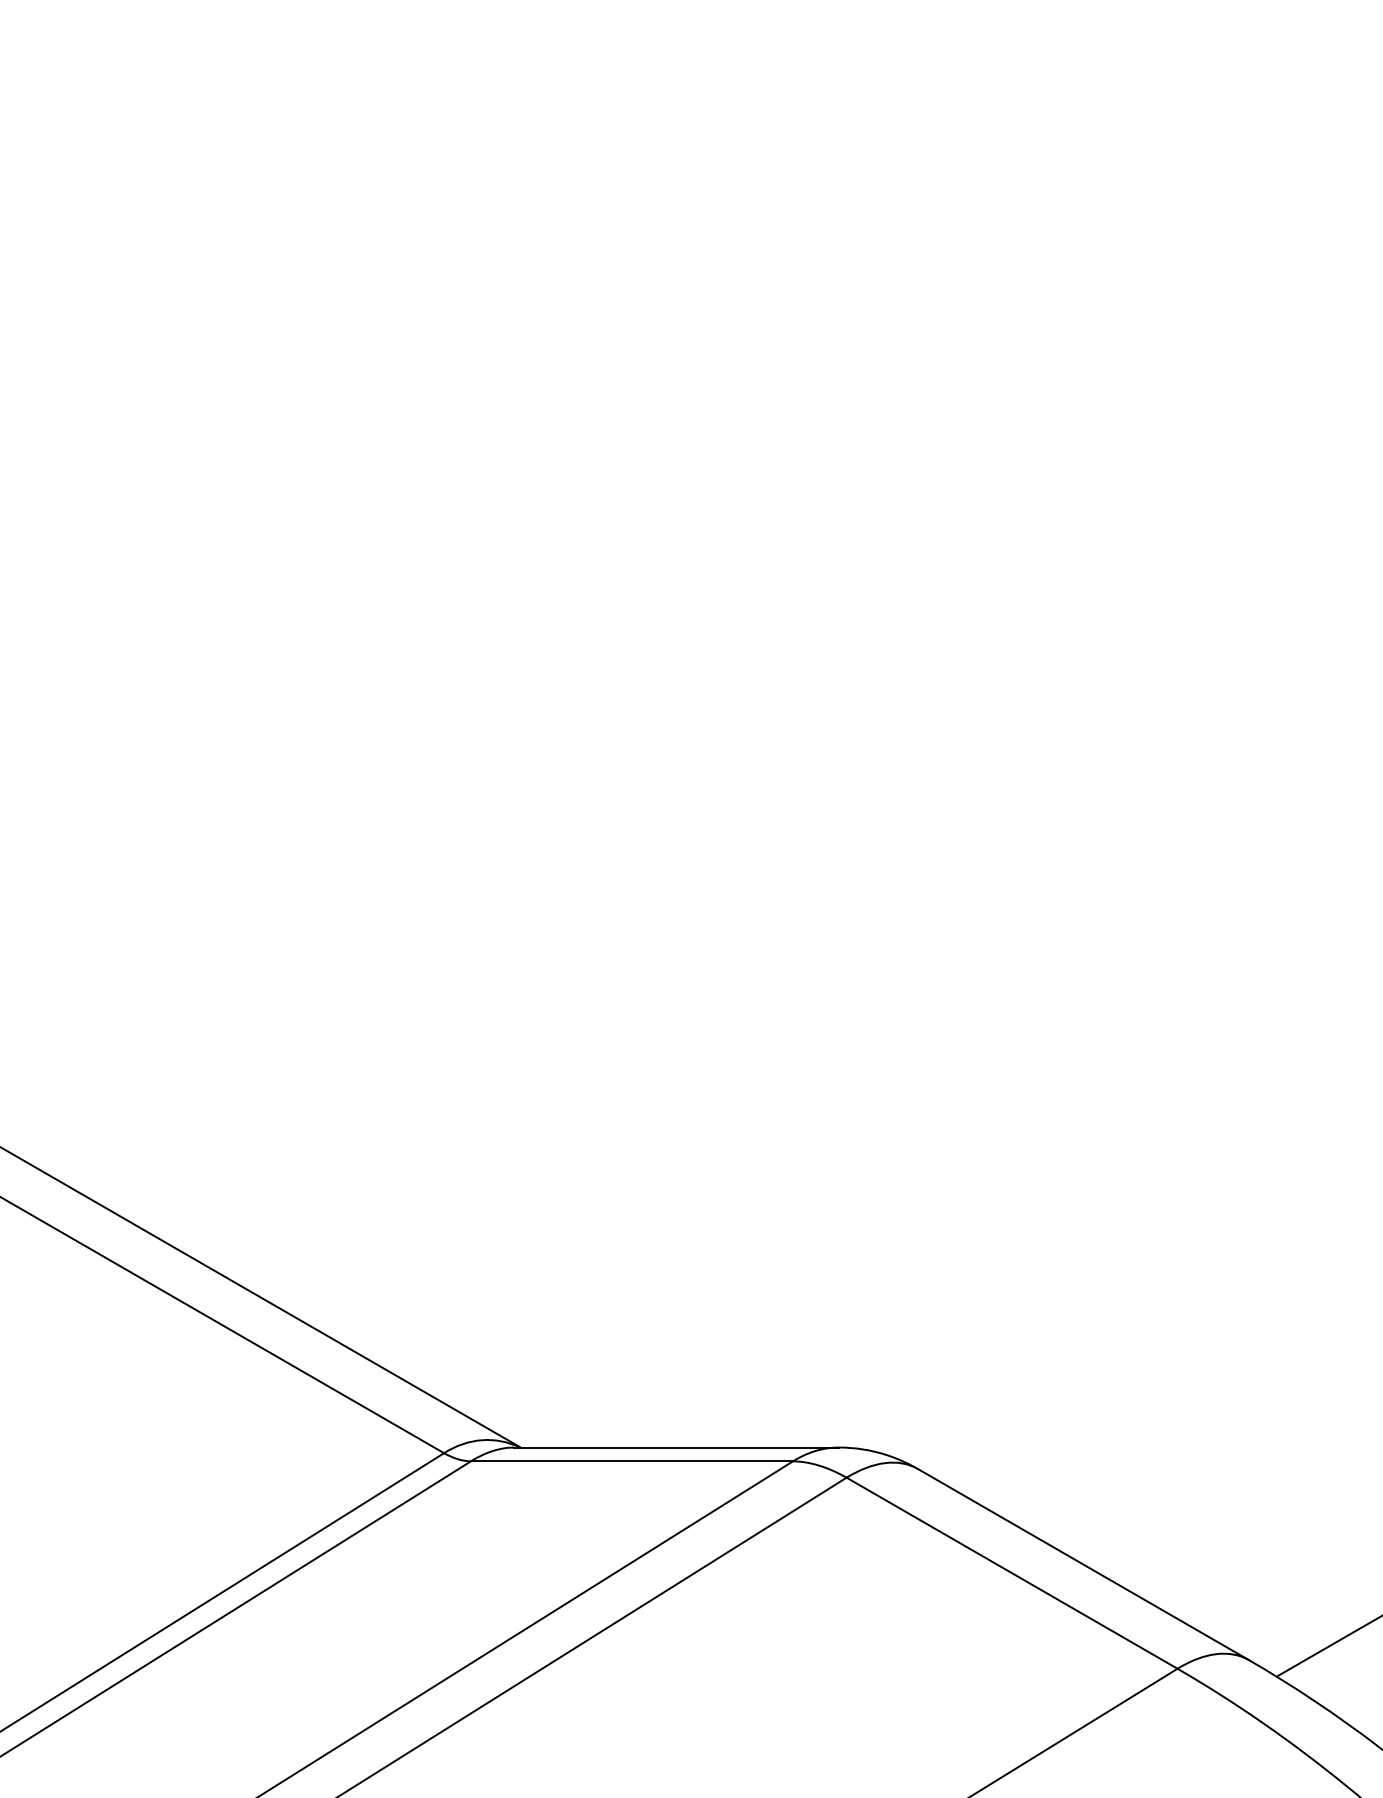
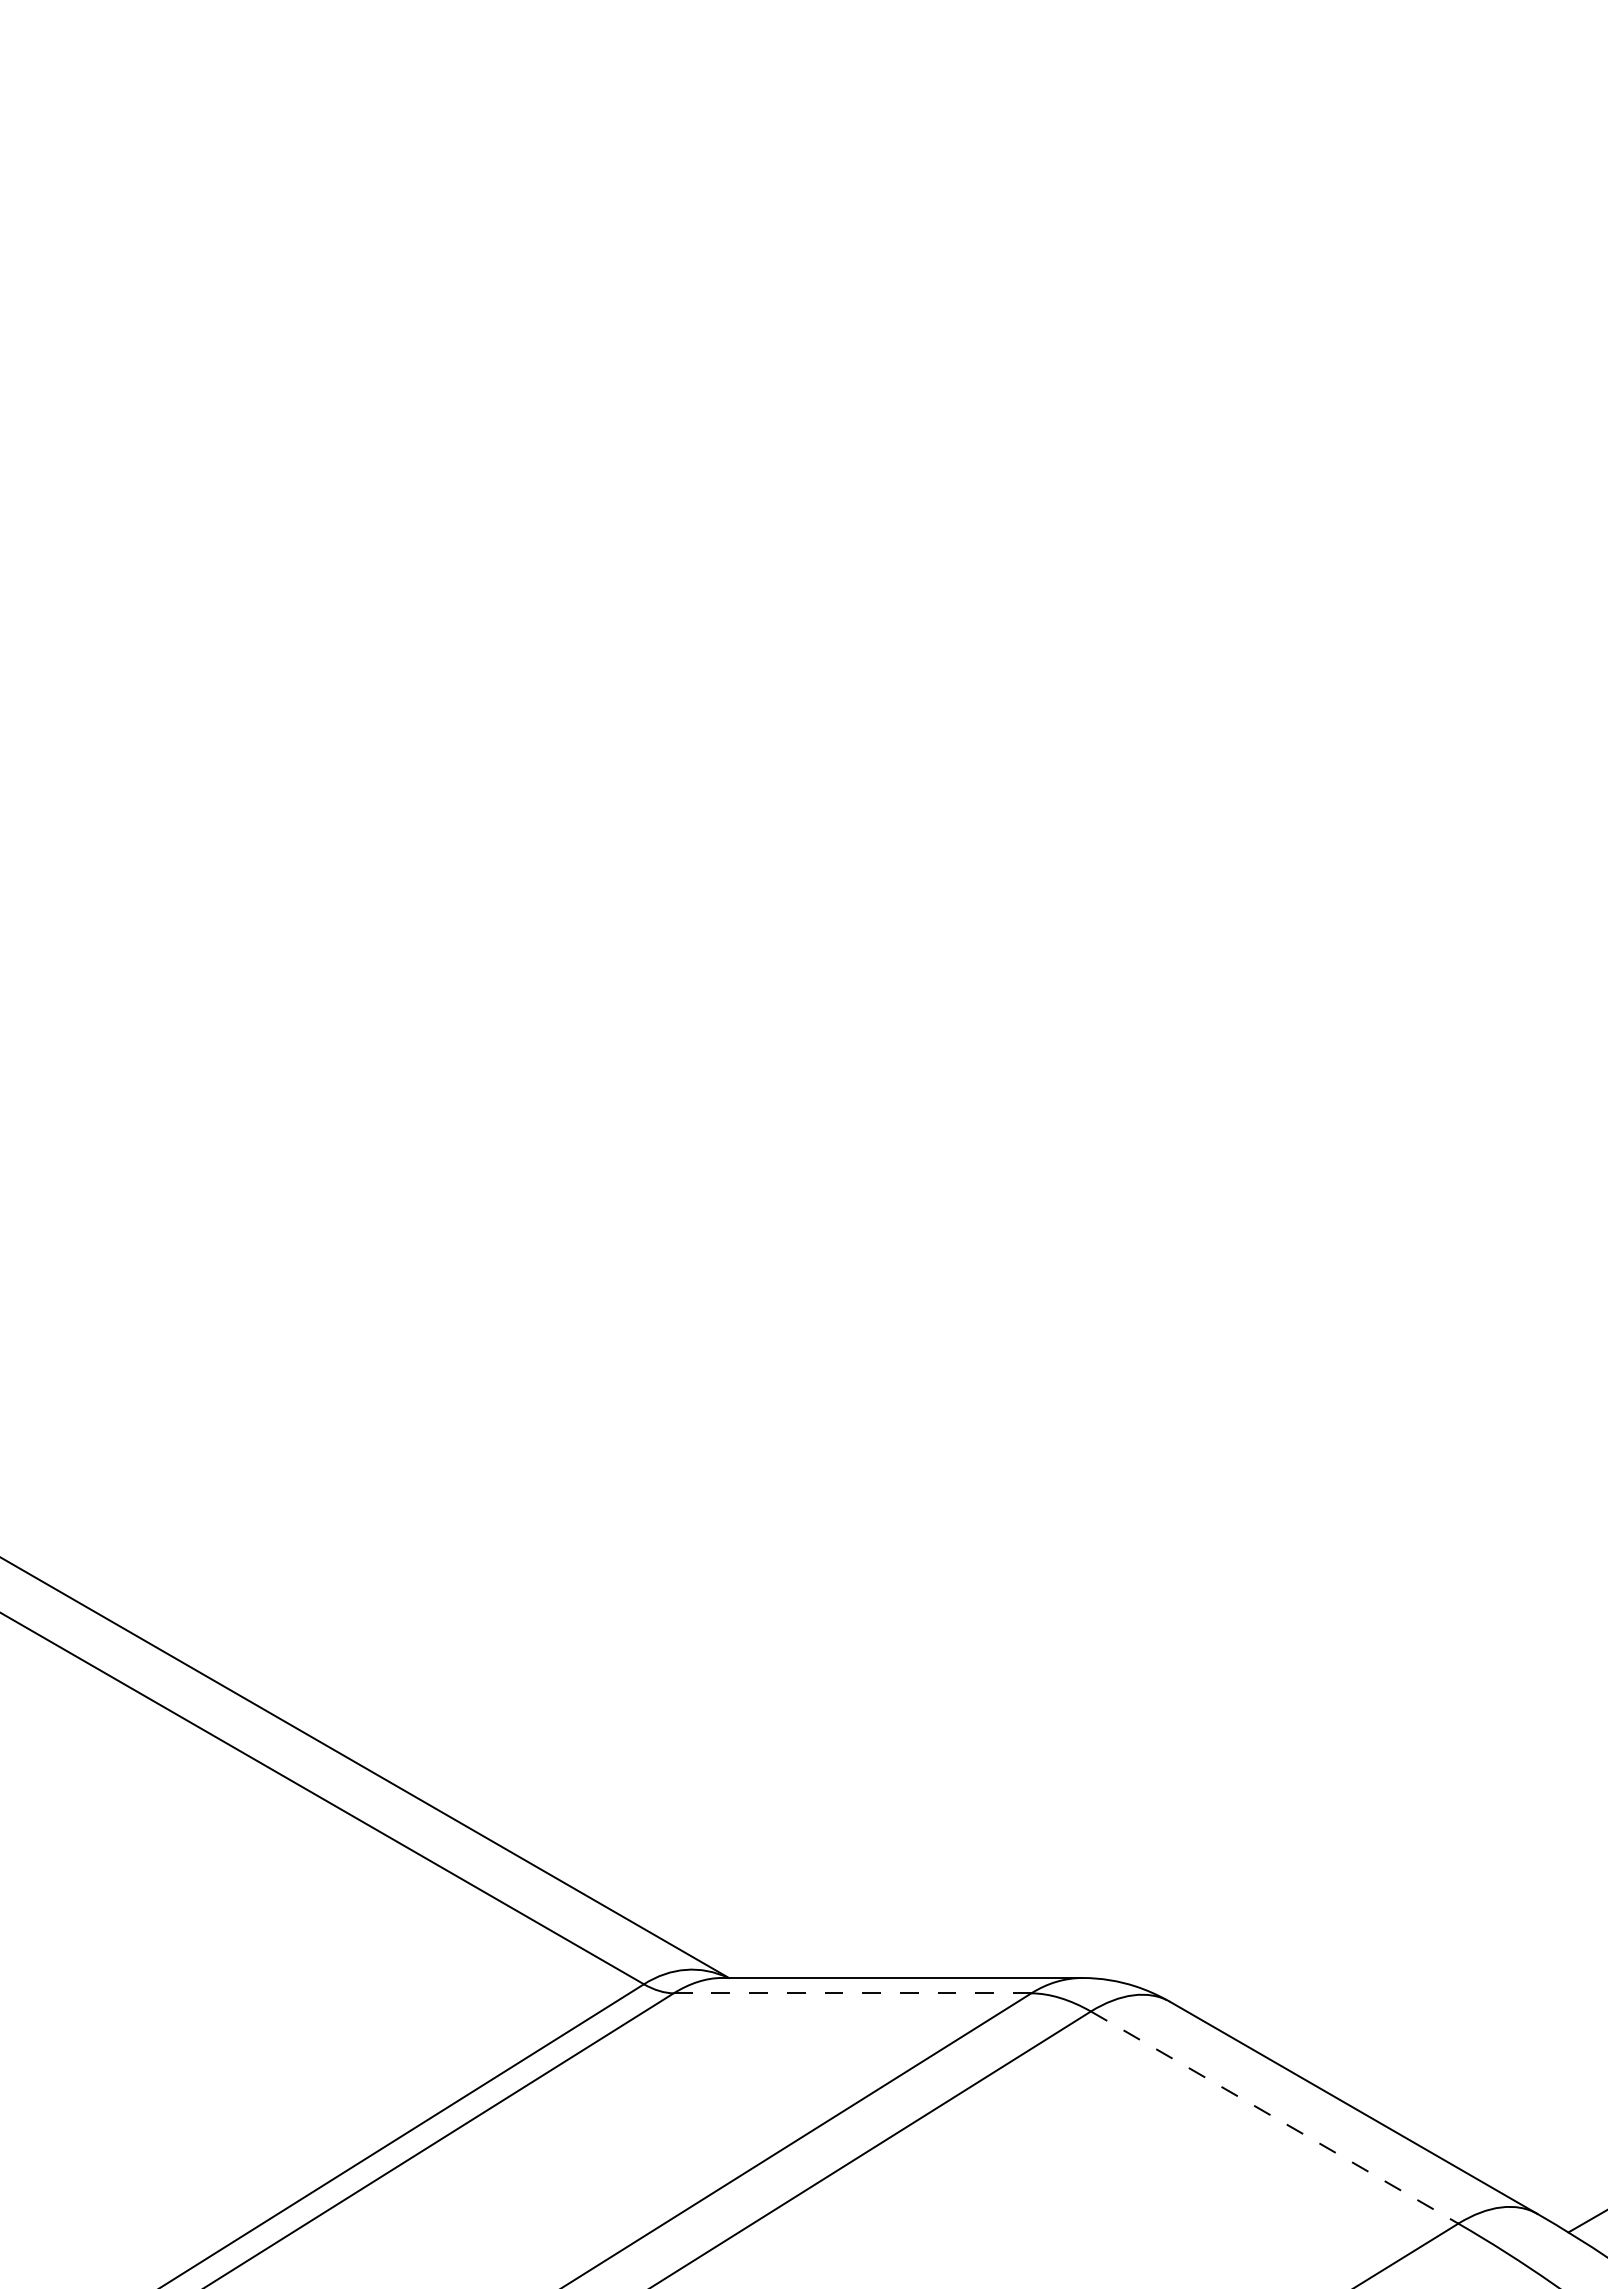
line: (631, 1461) -> (852, 1993), solid -> dashed
line: (1012, 1573) -> (1275, 2117), solid -> dashed

